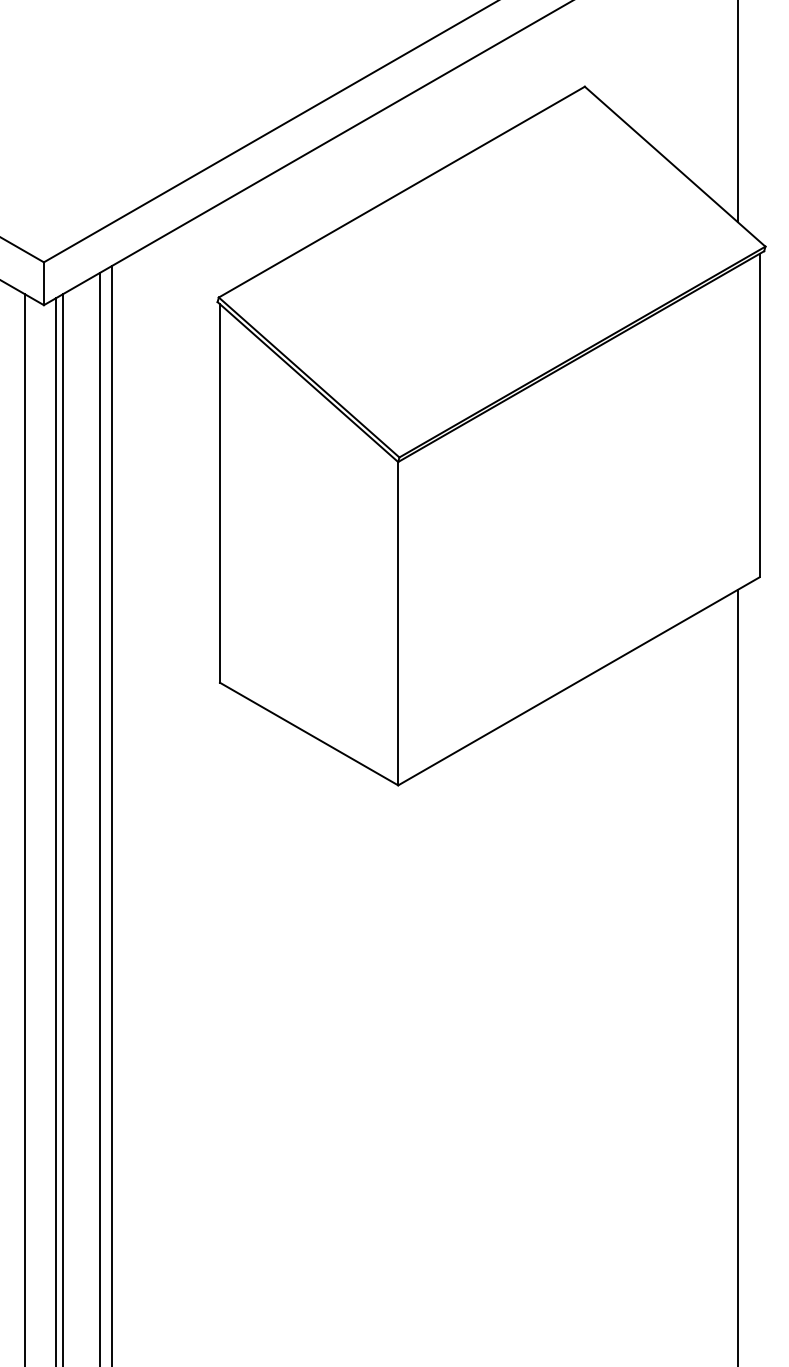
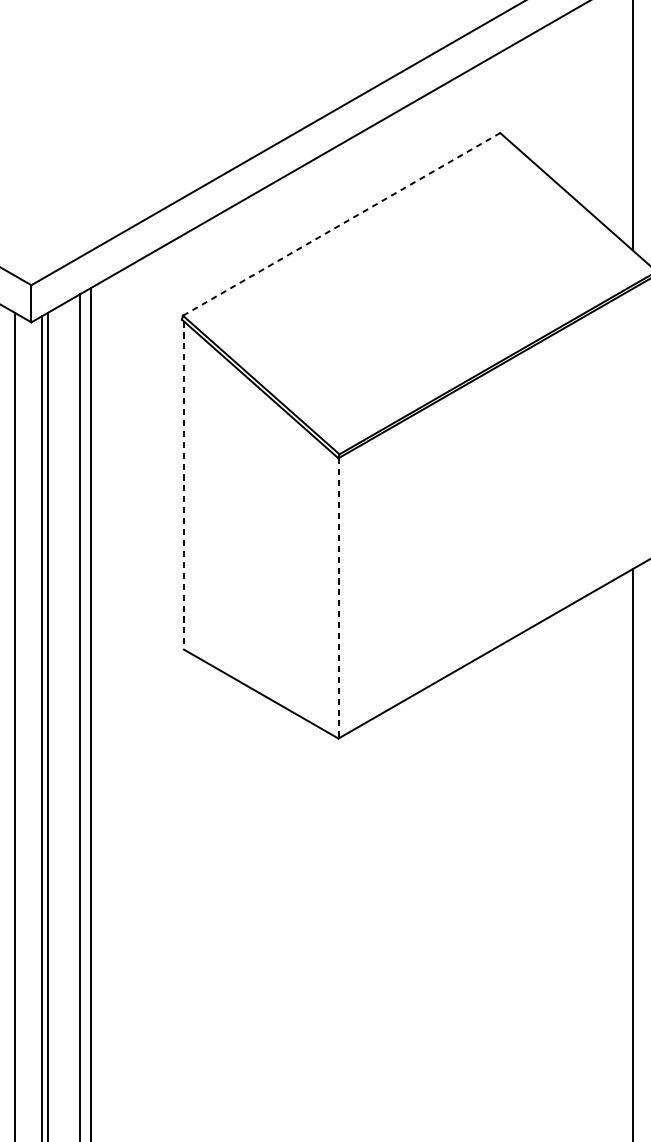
line: (402, 191) -> (342, 223), solid -> dashed
line: (219, 493) -> (183, 485), solid -> dashed
line: (398, 623) -> (338, 598), solid -> dashed

